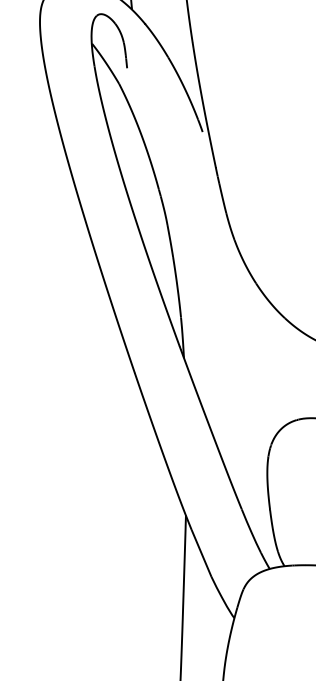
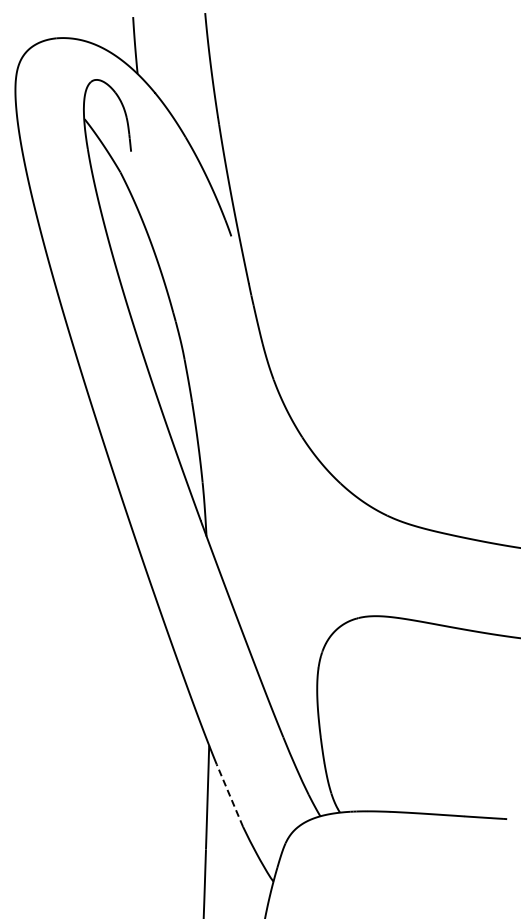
line: (201, 553) -> (229, 795), solid -> dashed

